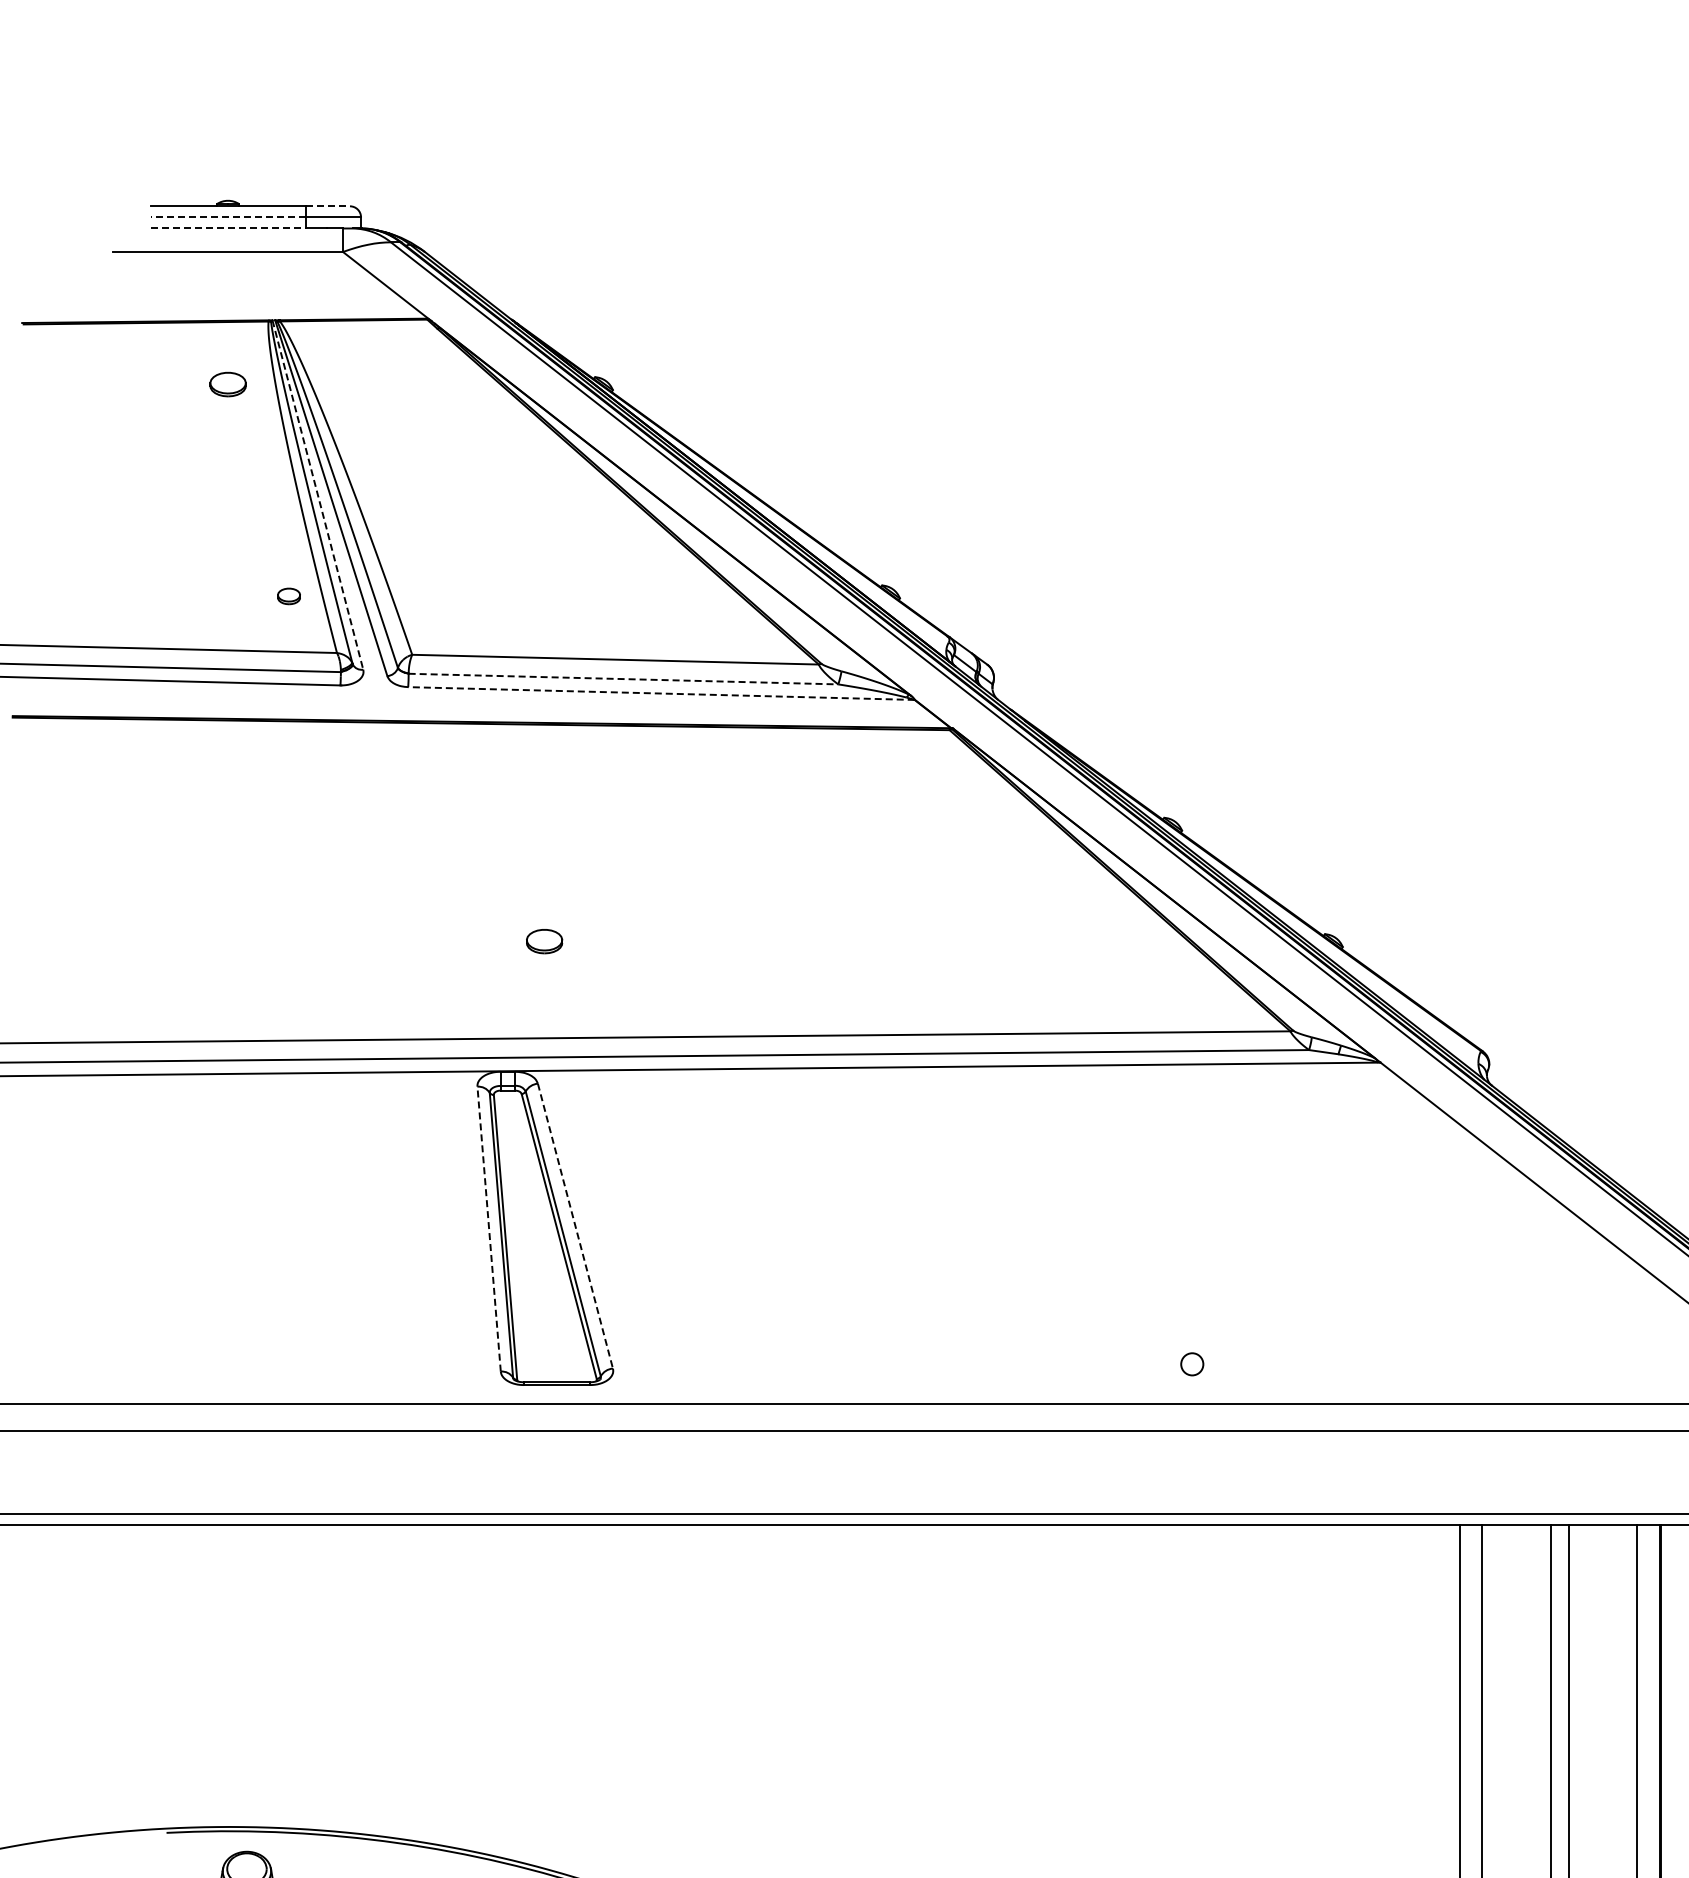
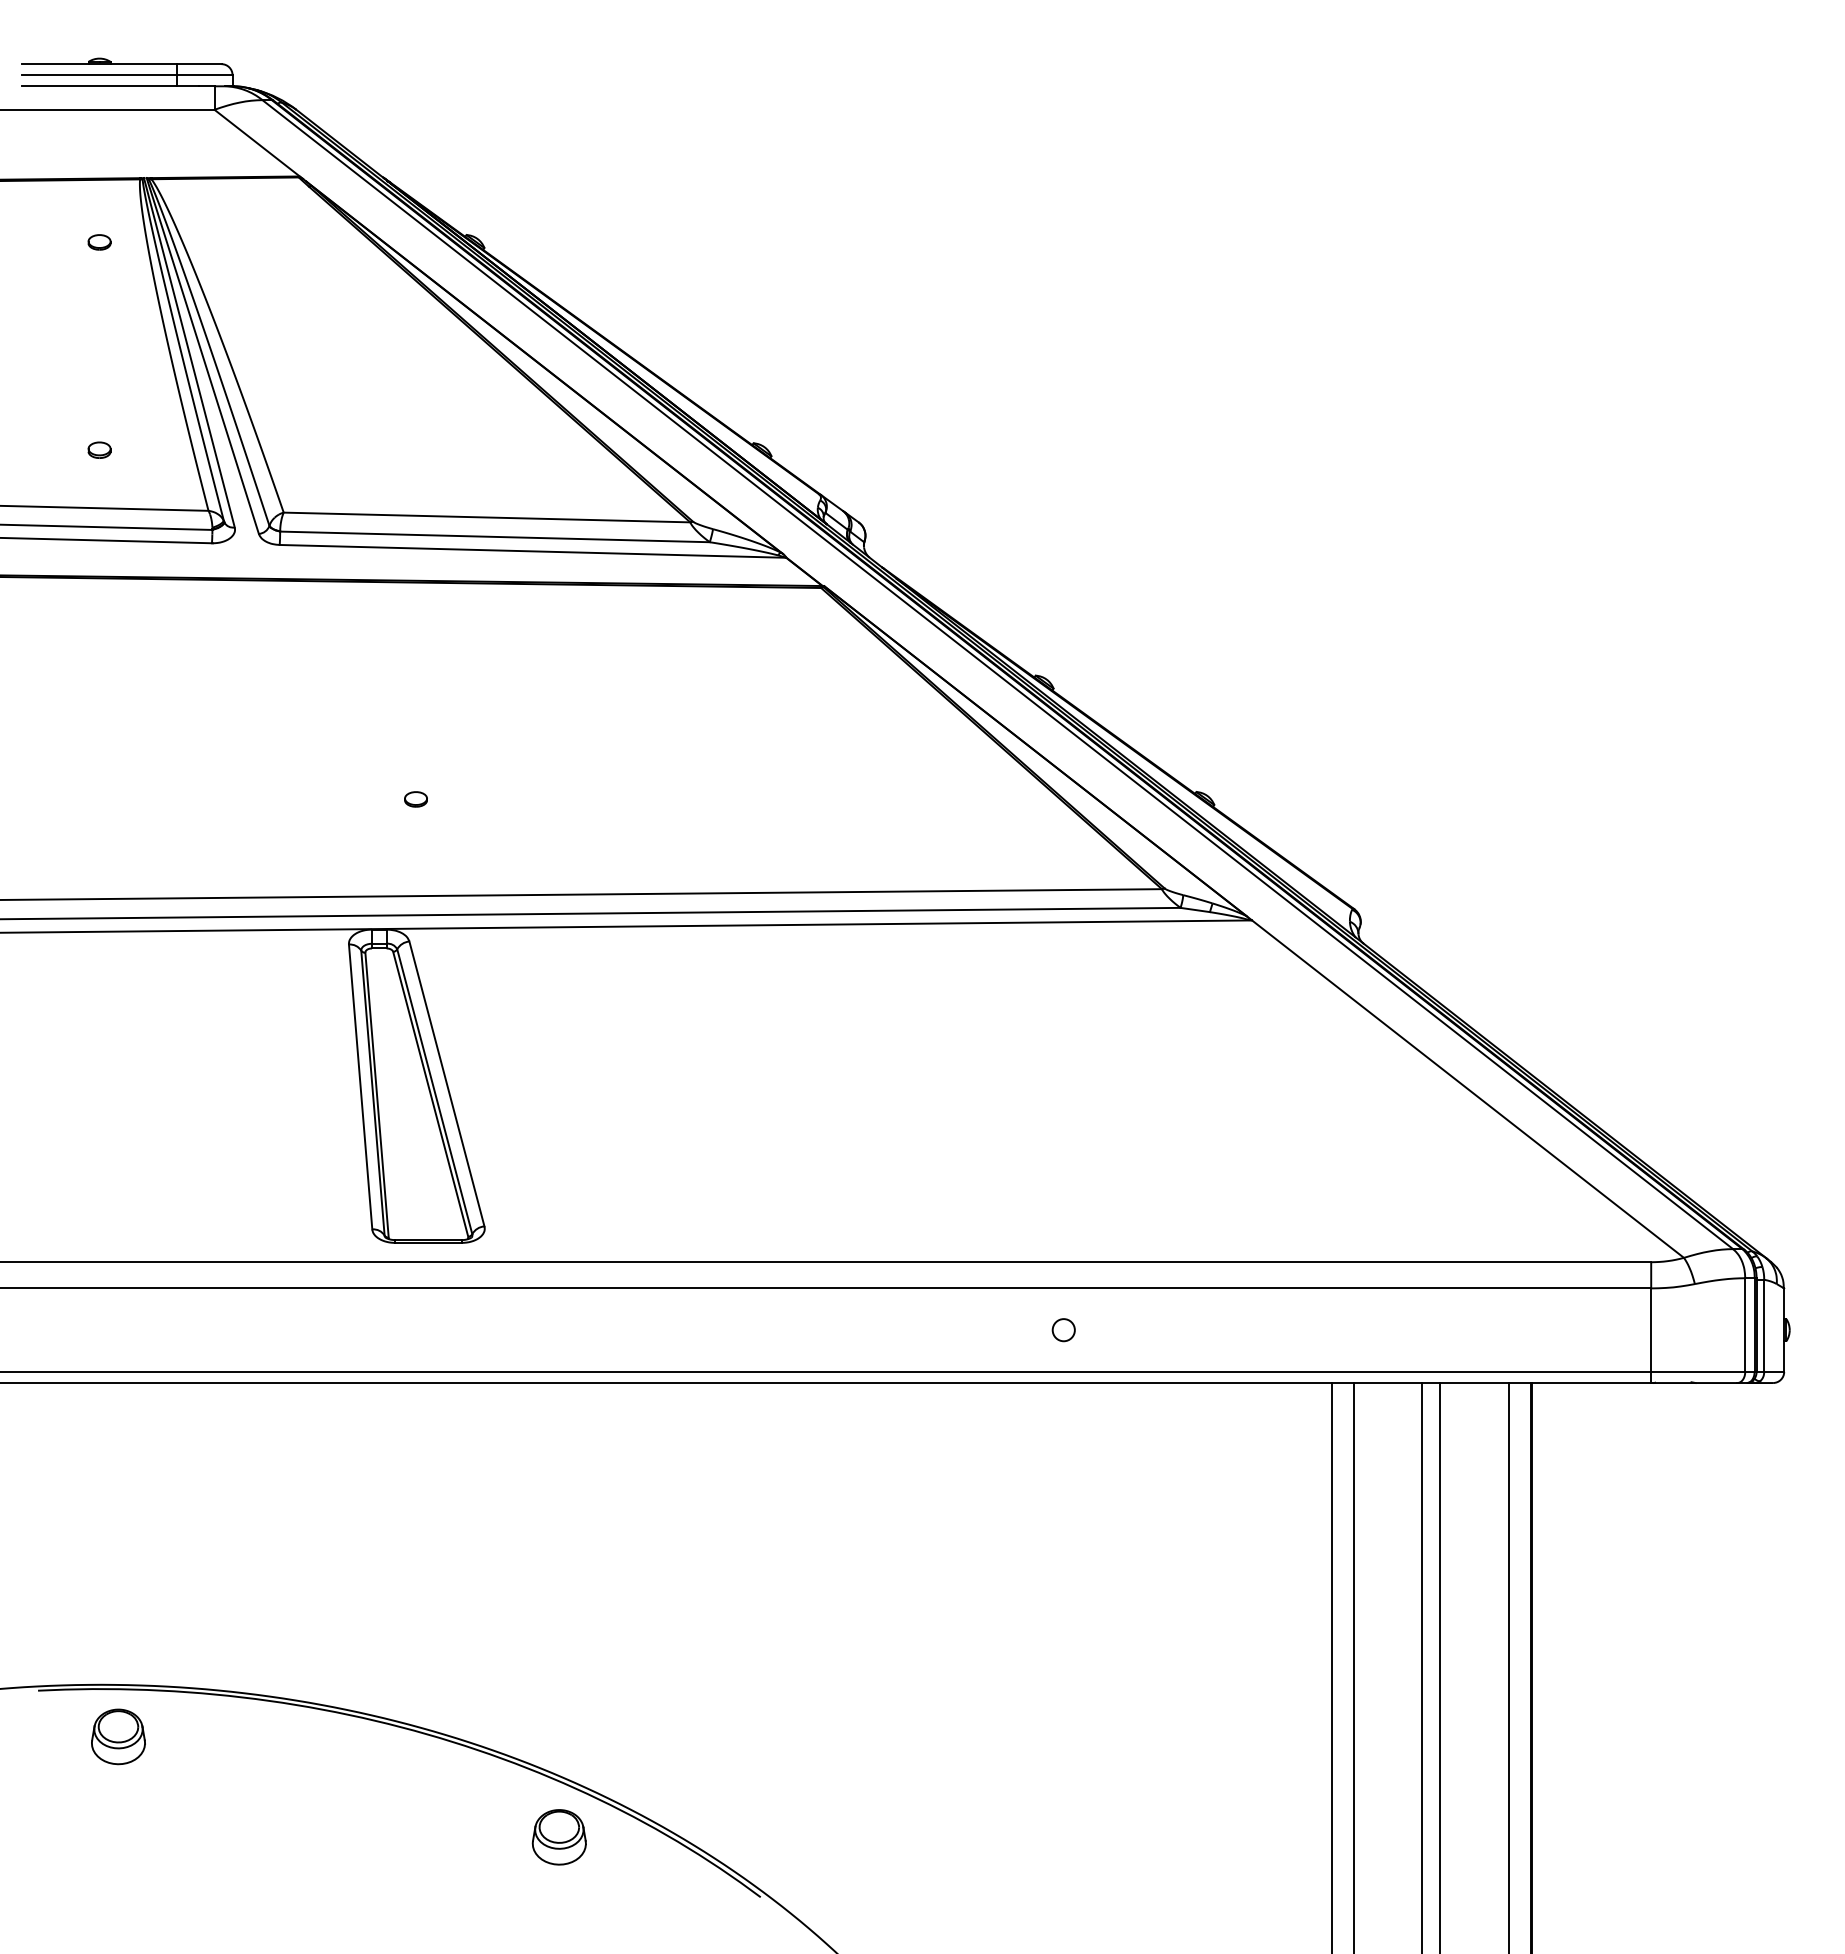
line: (327, 206) -> (199, 64), dashed -> solid
line: (227, 217) -> (99, 75), dashed -> solid
line: (227, 228) -> (99, 86), dashed -> solid
part: (227, 384) -> (99, 242), size x0.62
line: (317, 495) -> (189, 353), dashed -> solid
part: (288, 595) -> (99, 449), moved
line: (622, 678) -> (494, 536), dashed -> solid
line: (660, 693) -> (532, 551), dashed -> solid
part: (543, 941) -> (415, 799), size x0.62
line: (575, 1226) -> (447, 1084), dashed -> solid
line: (488, 1228) -> (360, 1086), dashed -> solid
circle: (1191, 1364) -> (1063, 1330), moved

